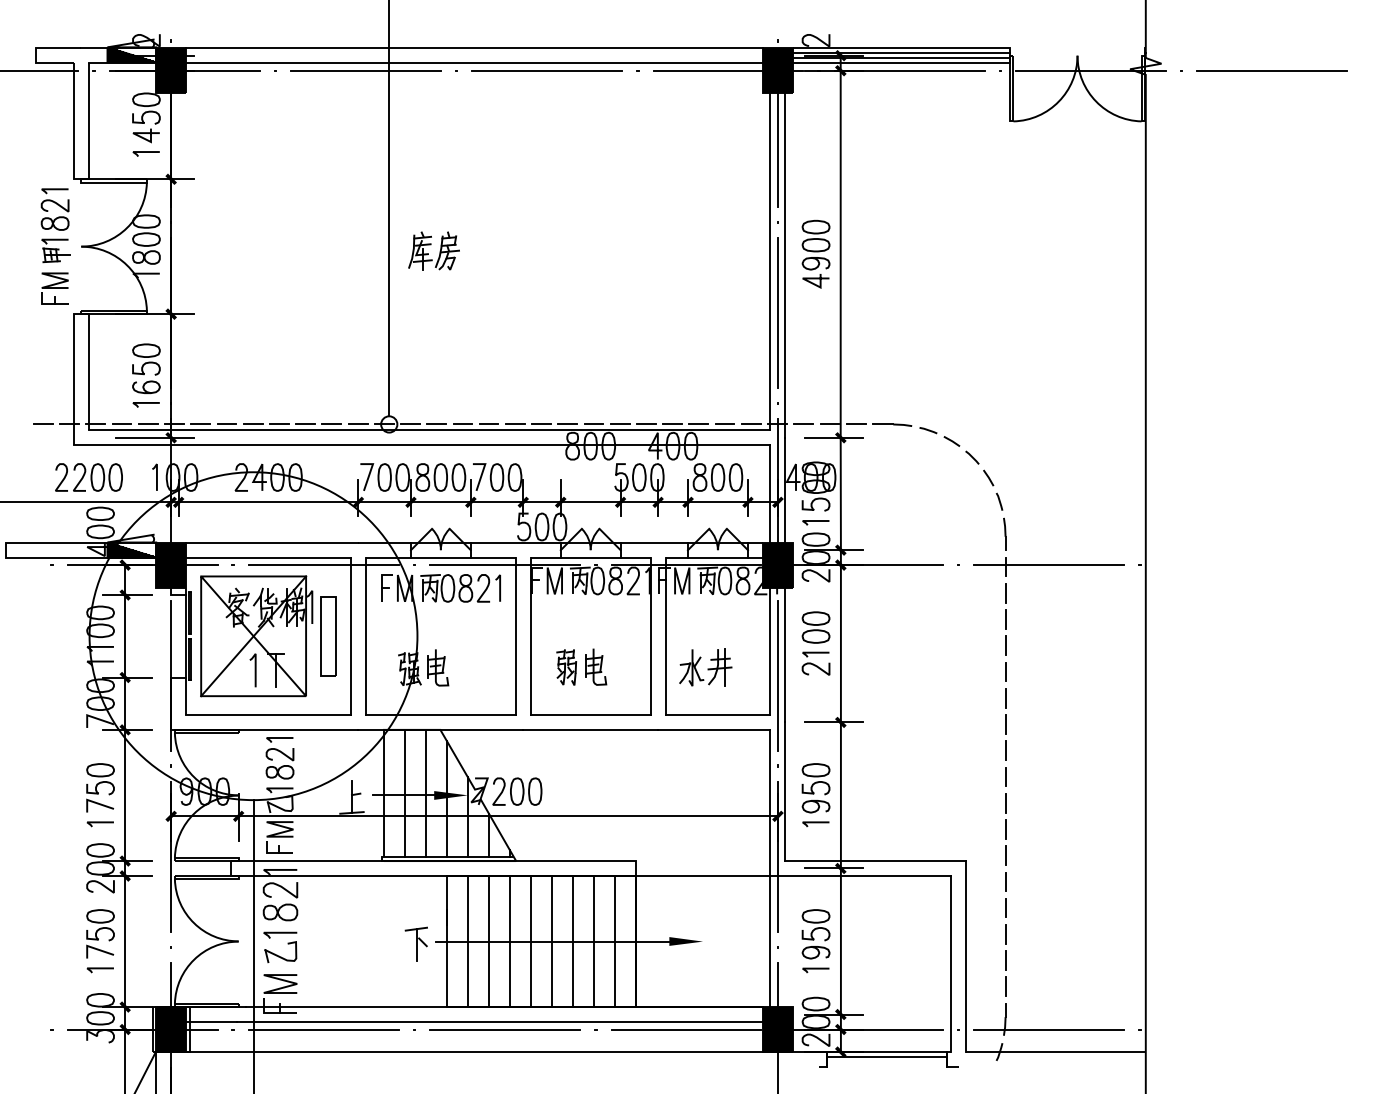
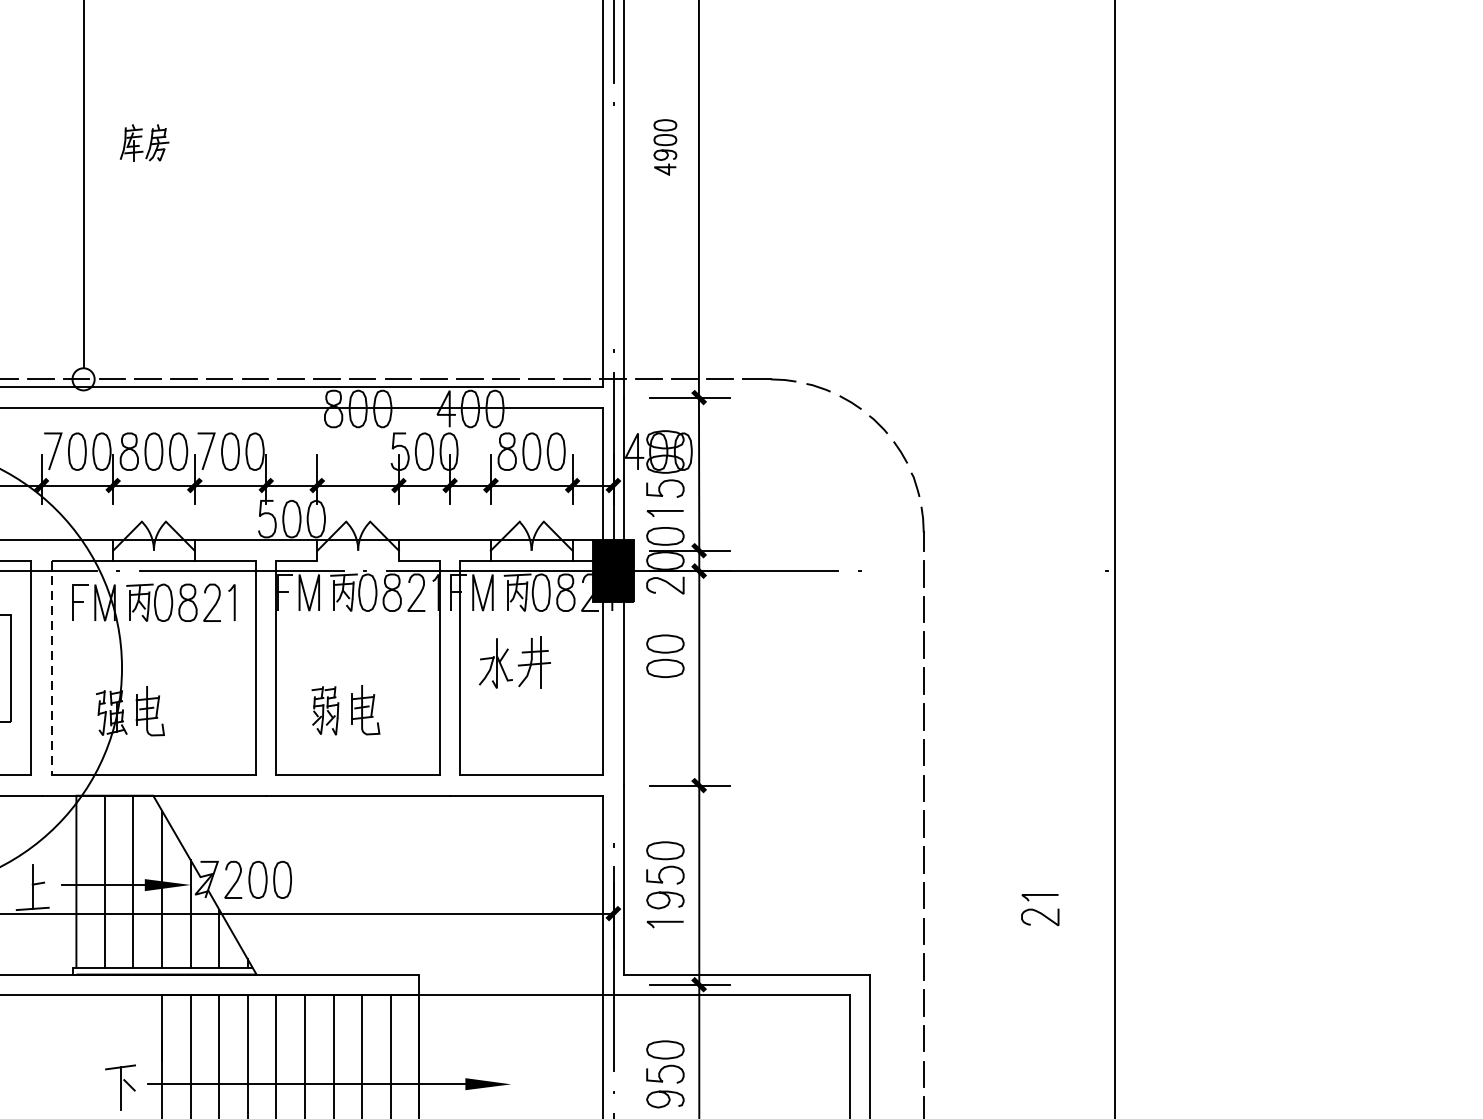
part: (433, 250) -> (143, 142), size x0.7
part: (815, 254) -> (664, 147), size x0.6
line: (778, 312) -> (614, 226), removed
line: (590, 557) -> (357, 560), removed
line: (1049, 565) -> (983, 571), removed
line: (366, 636) -> (52, 668), solid -> dashed
part: (815, 663) -> (1039, 909), moved
part: (705, 667) -> (514, 662), moved
line: (778, 675) -> (614, 721), removed

